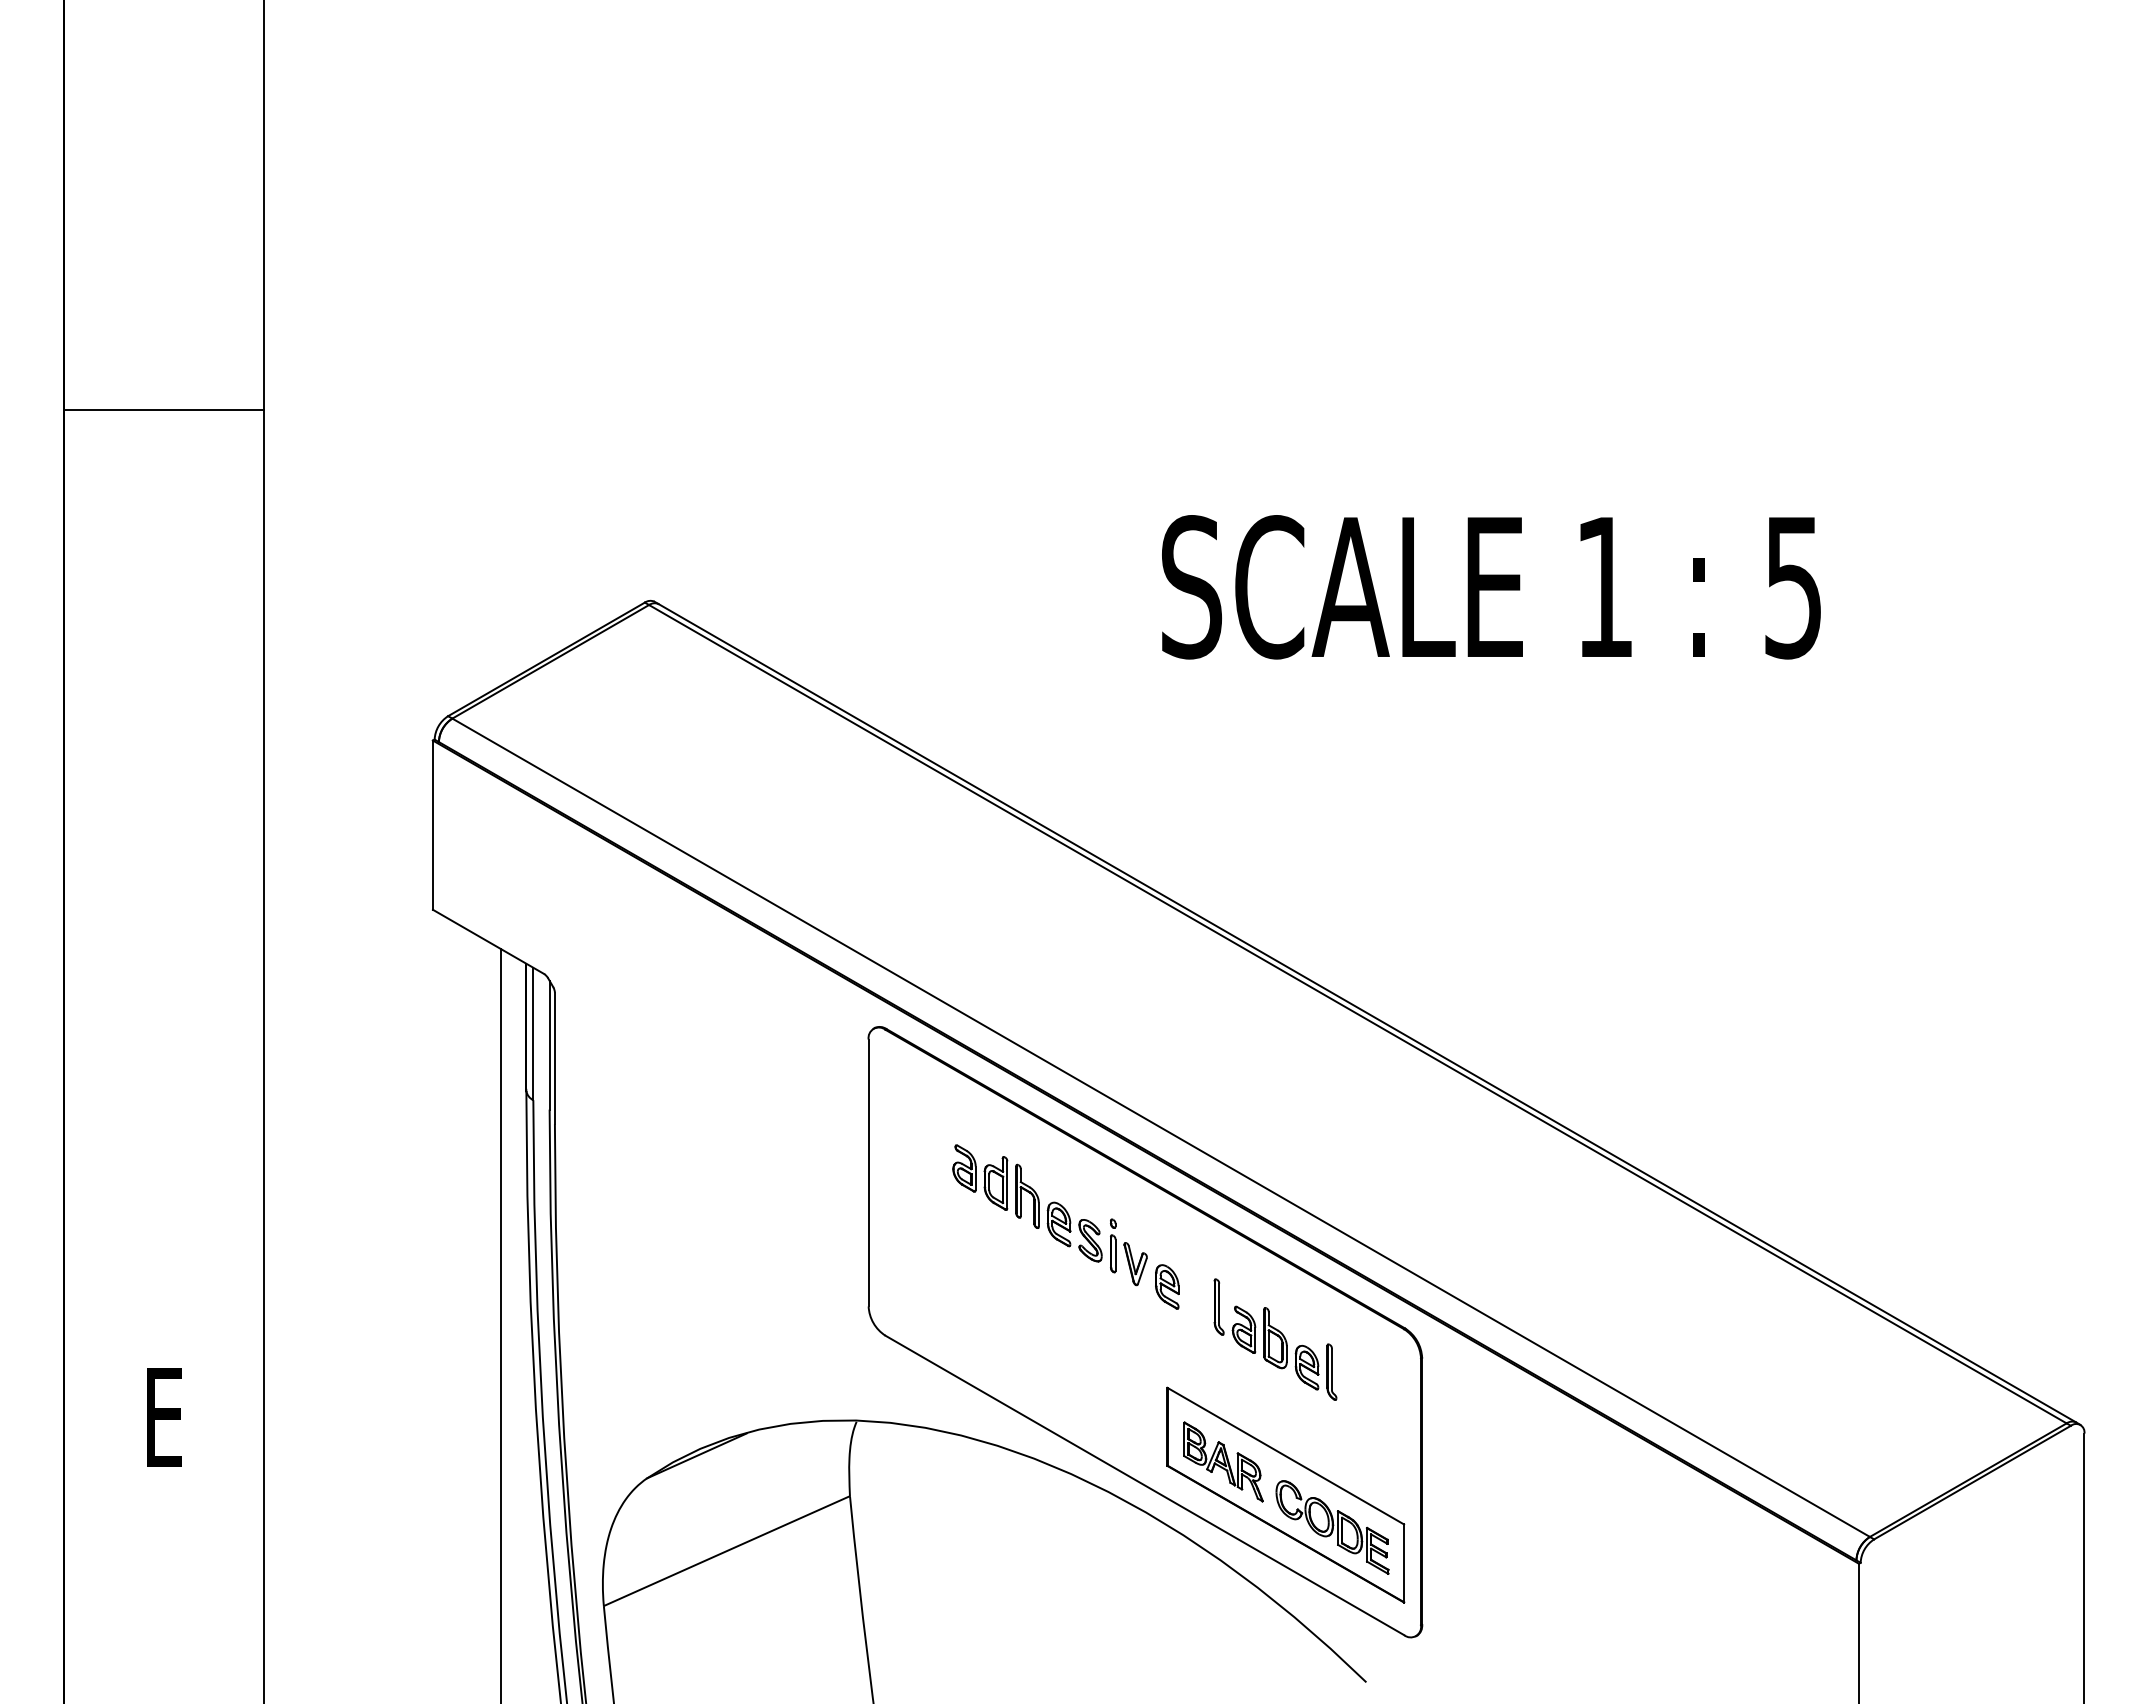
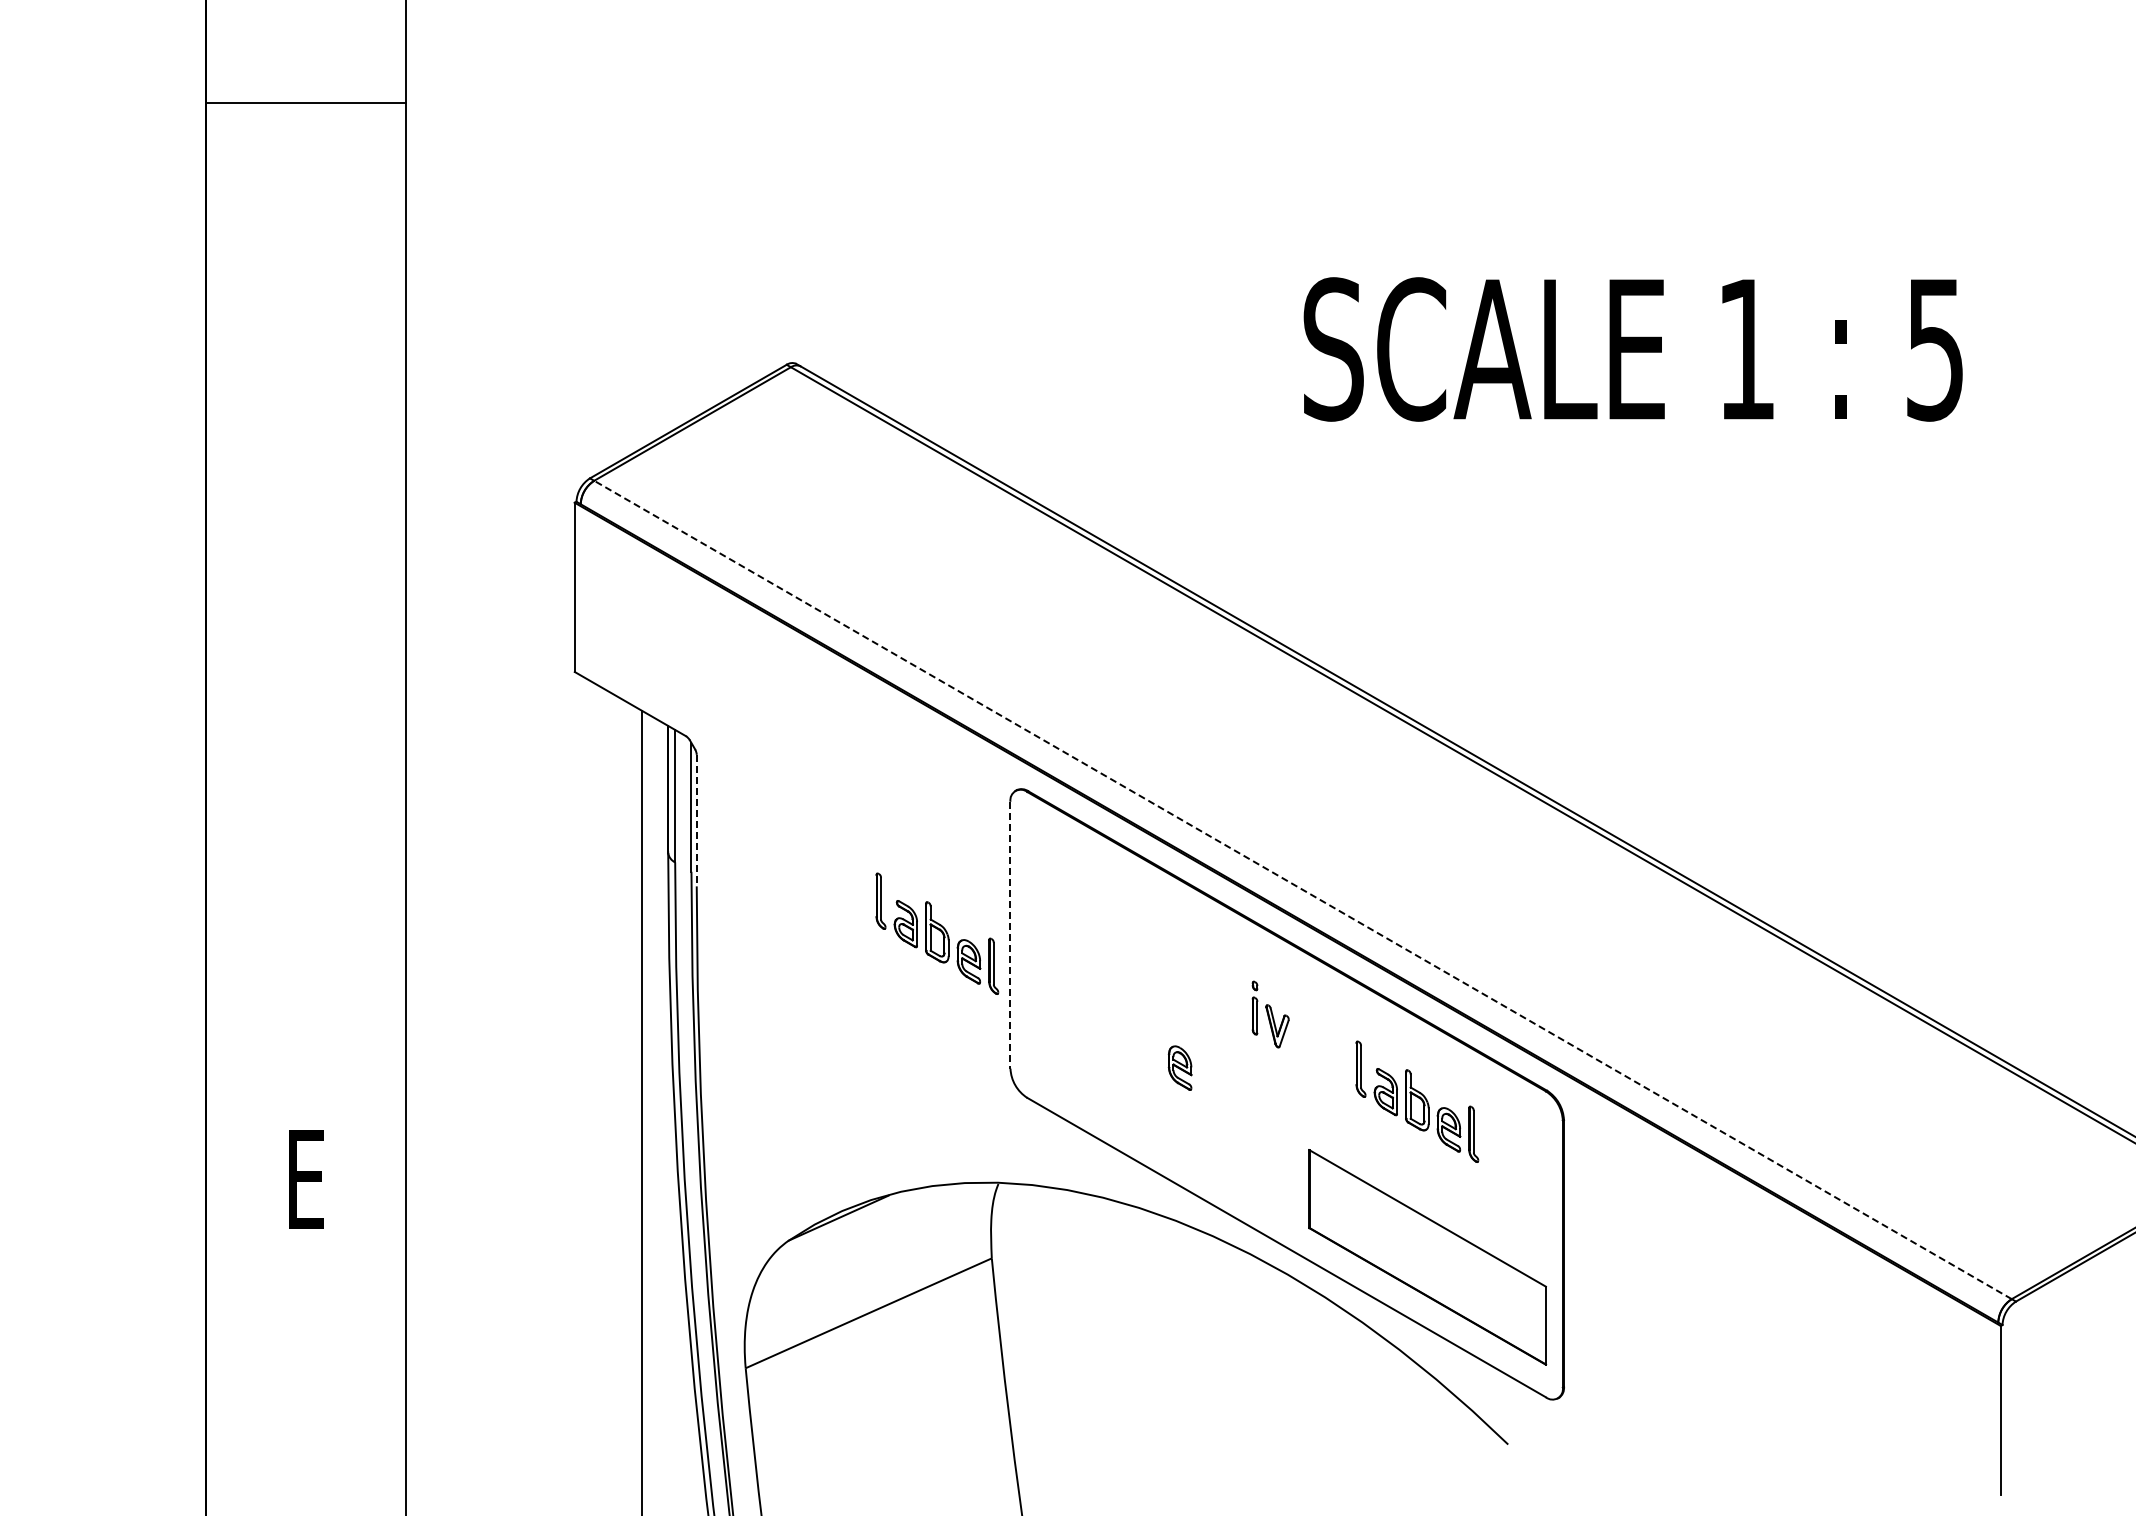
line: (163, 409) -> (305, 102), moved
line: (554, 1058) -> (696, 820), solid -> dashed
line: (1160, 1127) -> (1302, 889), solid -> dashed
part: (795, 1171) -> (937, 933), added
line: (868, 1173) -> (1010, 935), solid -> dashed
part: (1027, 1203) -> (1169, 965), removed
part: (1167, 1286) -> (1180, 1067), moved
part: (1223, 1461) -> (1365, 1223), removed
part: (1332, 1527) -> (1474, 1289), removed

